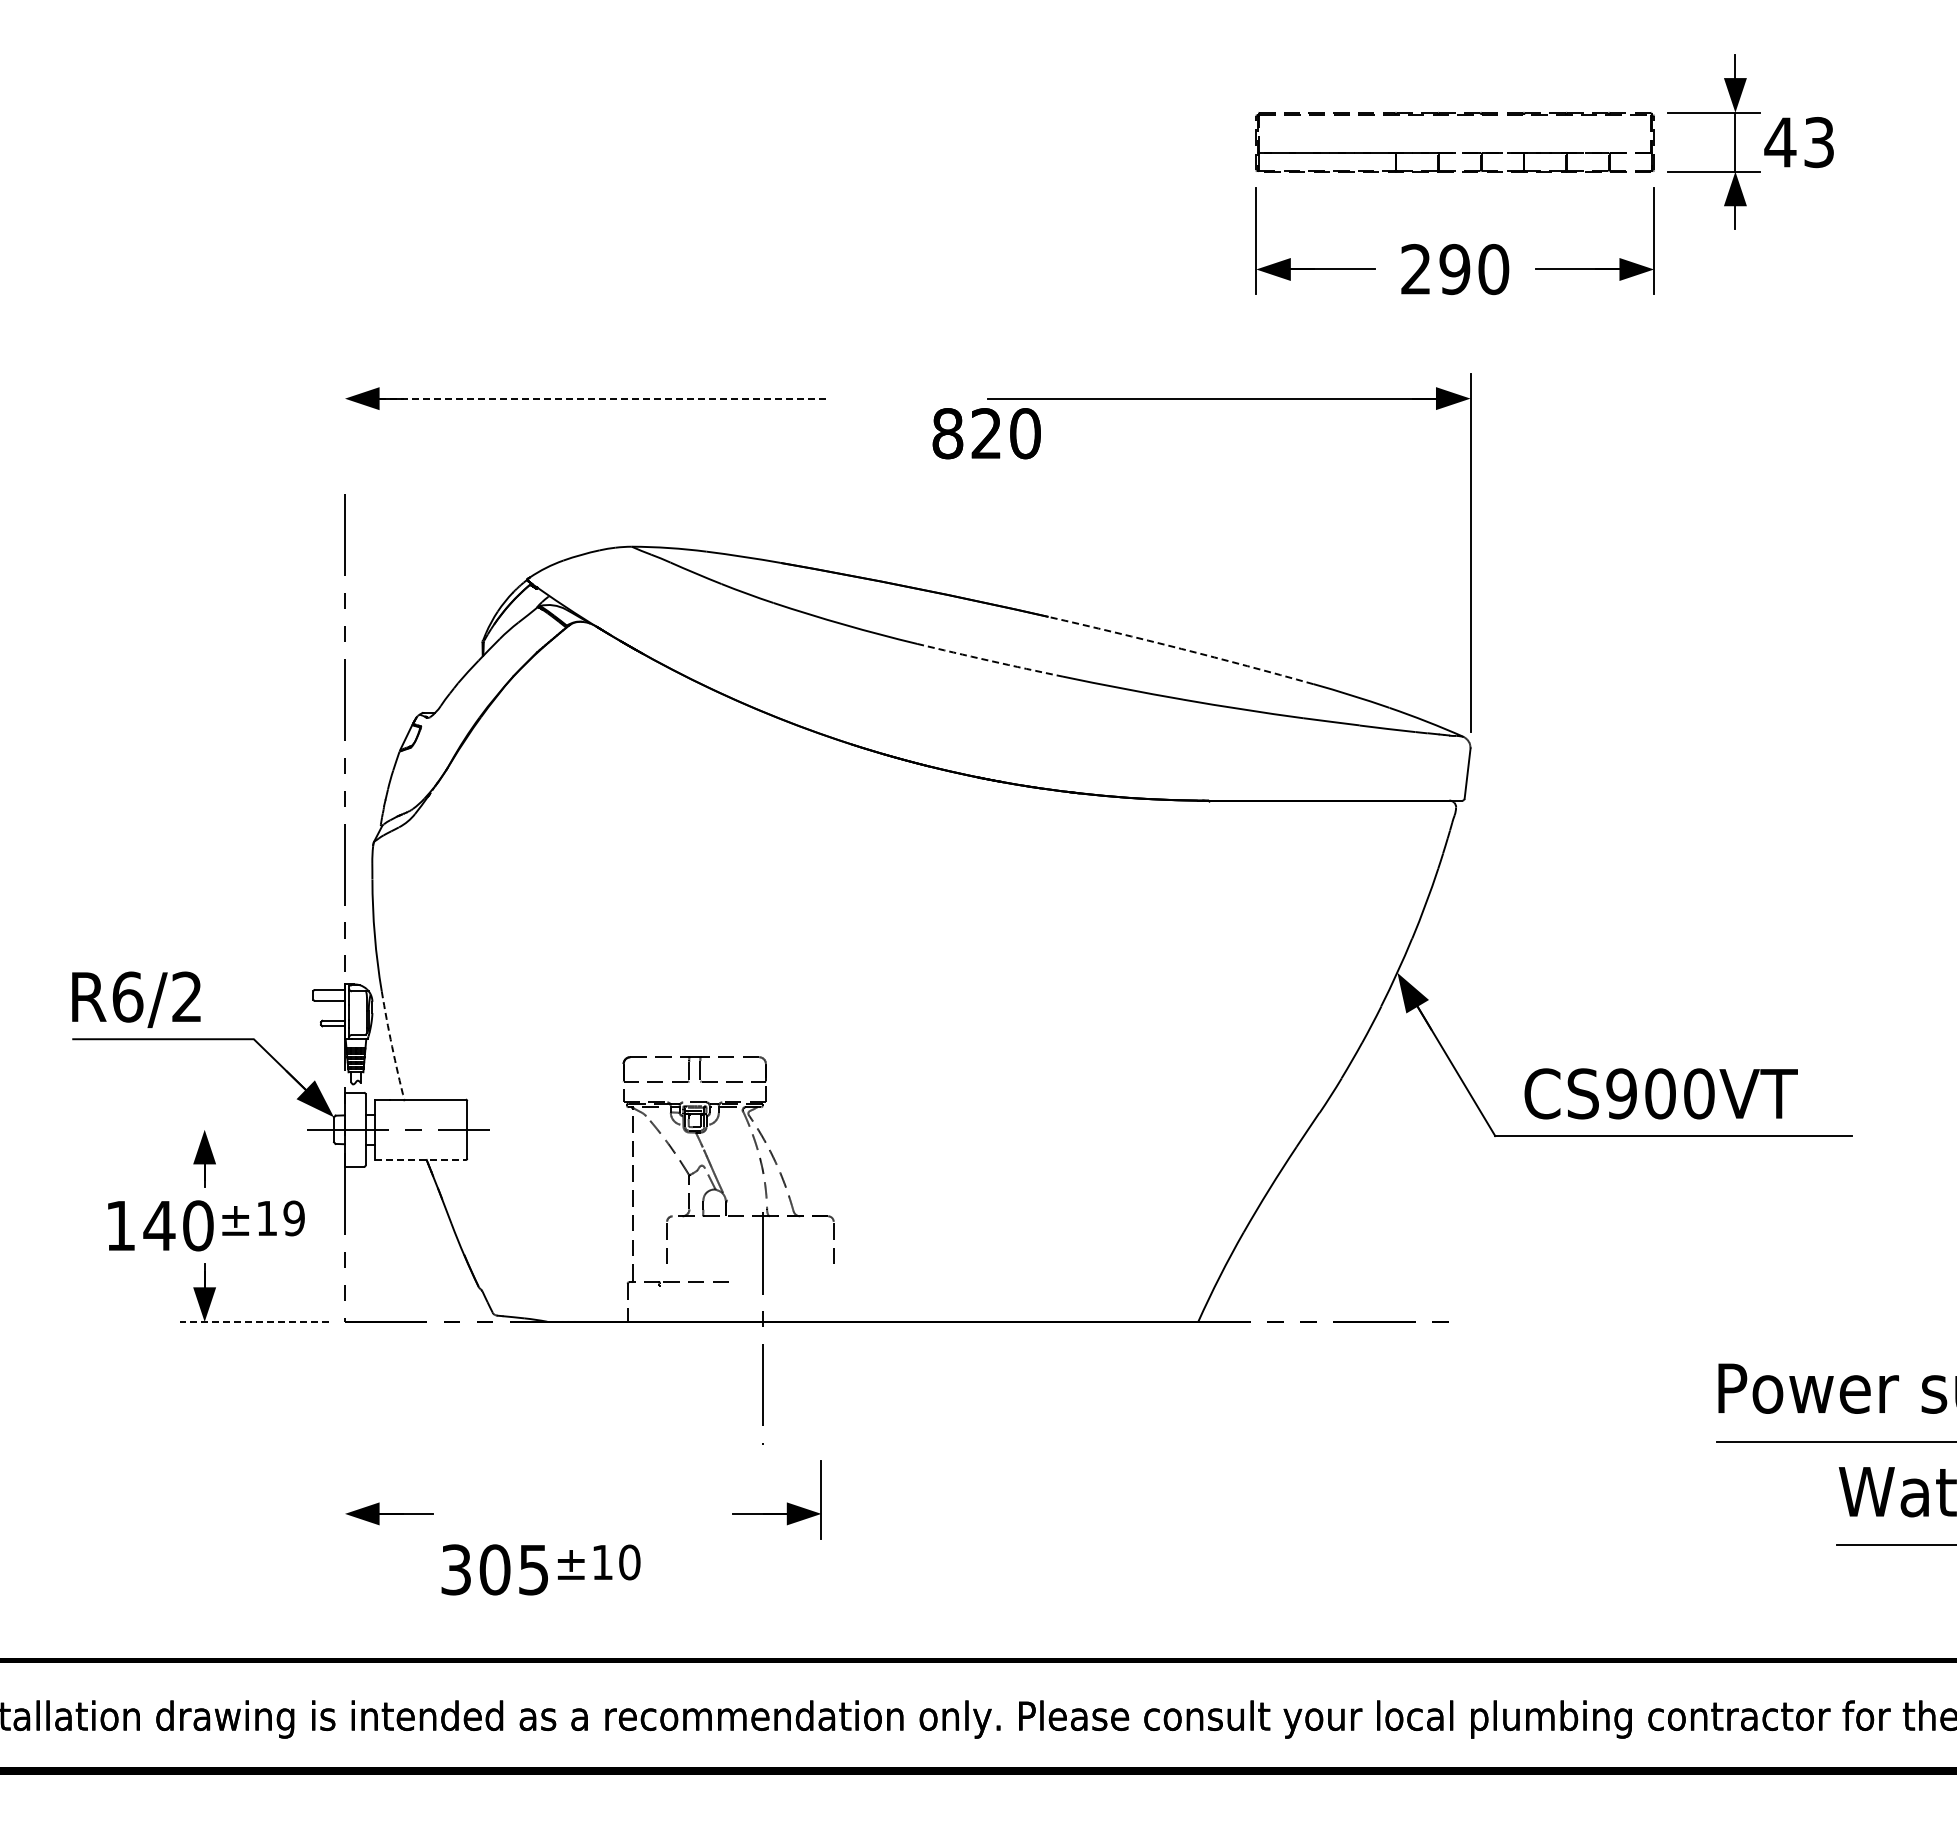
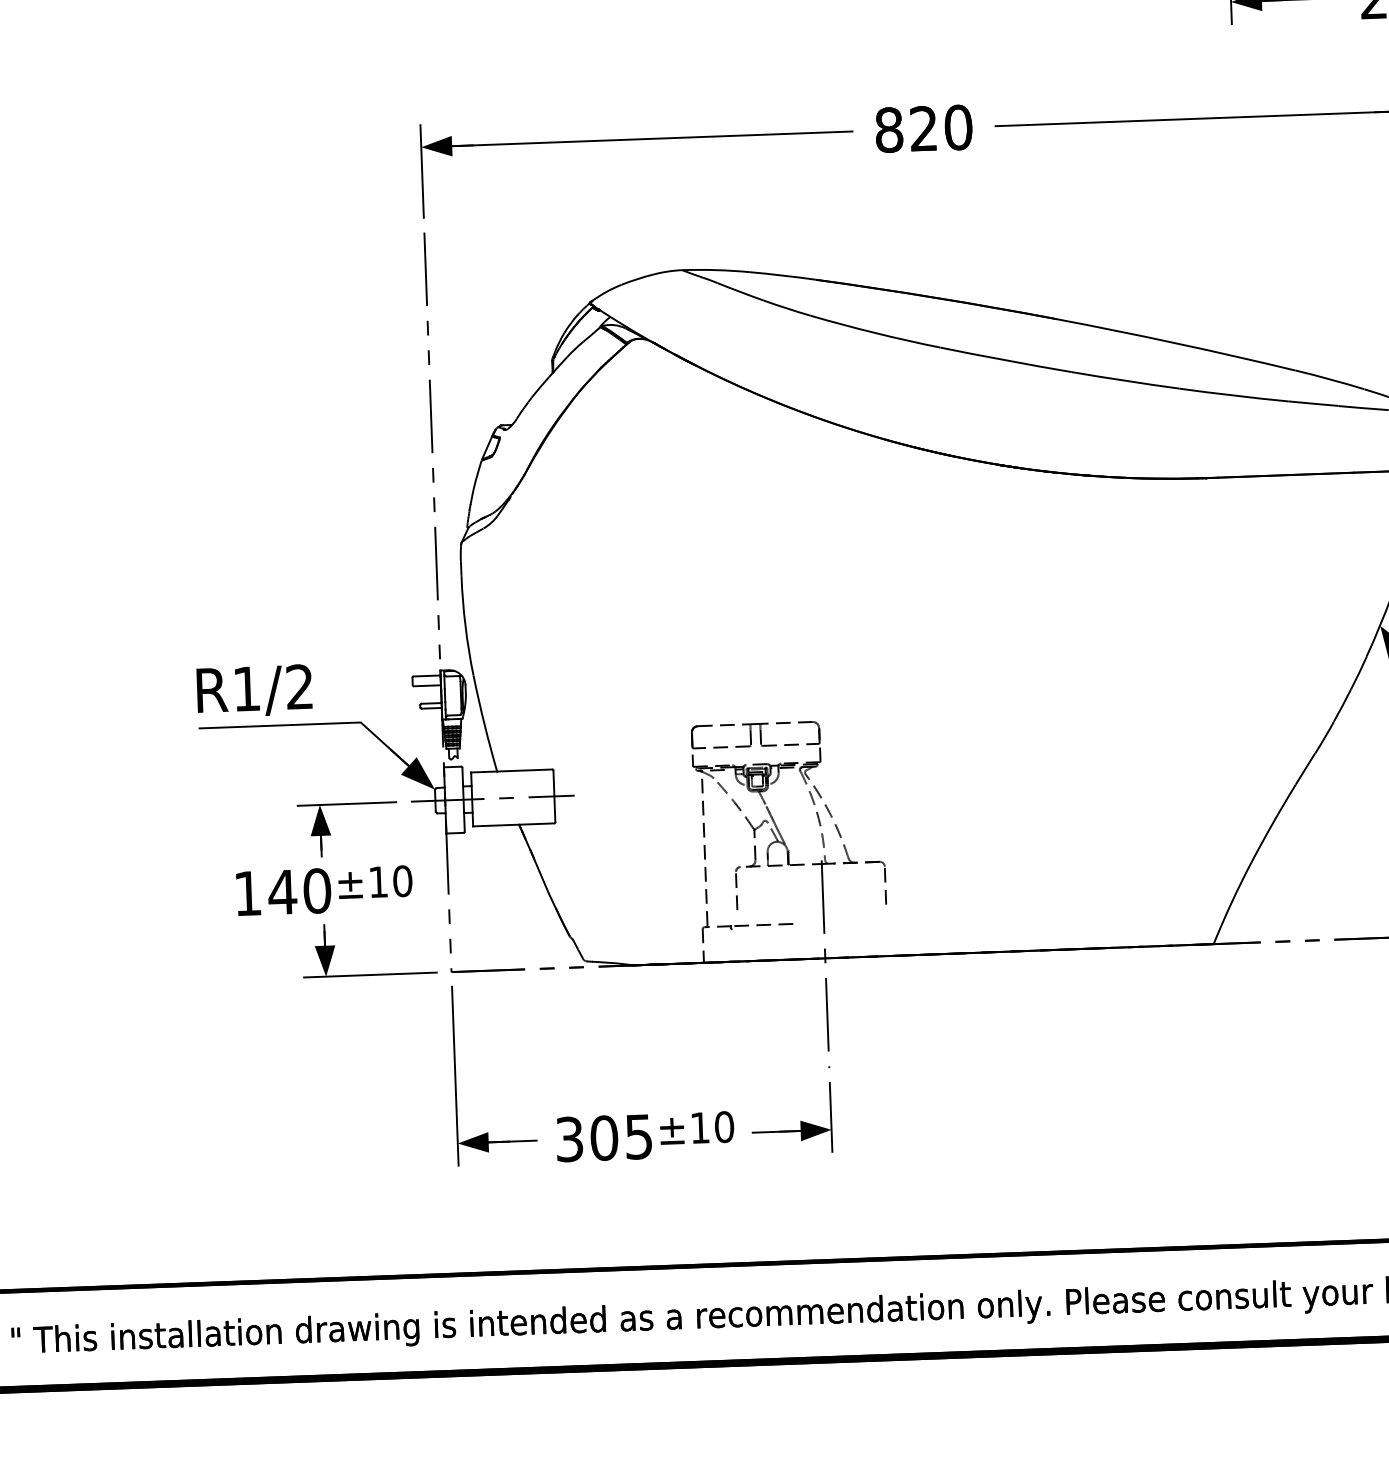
line: (592, 398) -> (642, 139), dashed -> solid
line: (345, 425) -> (422, 171), added
text: (986, 433) -> (923, 128), moved
arc: (1181, 648) -> (1176, 343), dashed -> solid
arc: (989, 660) -> (1005, 360), dashed -> solid
text: (127, 996) -> (246, 688), R6/2 -> R1/2
arc: (392, 1046) -> (484, 724), dashed -> solid
line: (234, 1129) -> (346, 803), added
line: (421, 1159) -> (514, 824), dashed -> solid
text: (293, 1218) -> (402, 881), ±19 -> ±10
line: (253, 1321) -> (369, 974), dashed -> solid
line: (345, 1438) -> (455, 1076), added
part: (786, 1503) -> (800, 1121), moved
text: (540, 1569) -> (644, 1136), moved

